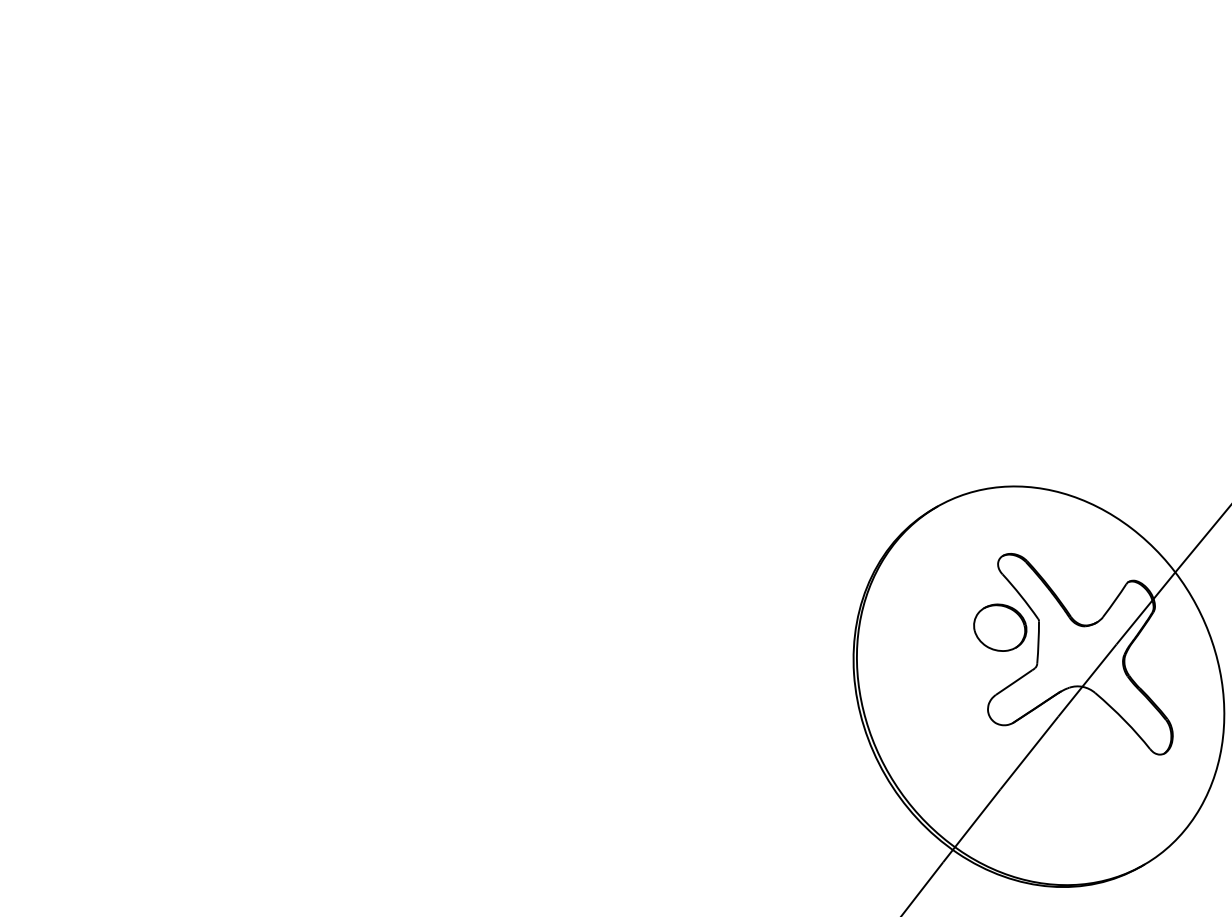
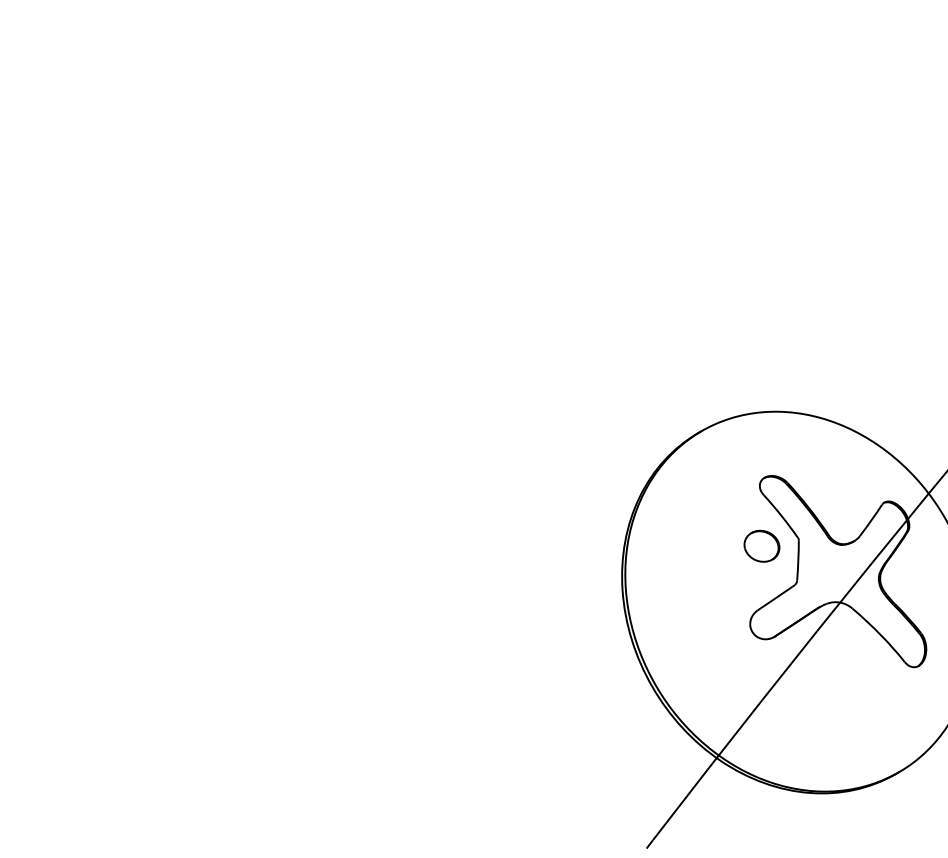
part: (1000, 627) -> (762, 546), size x0.7

